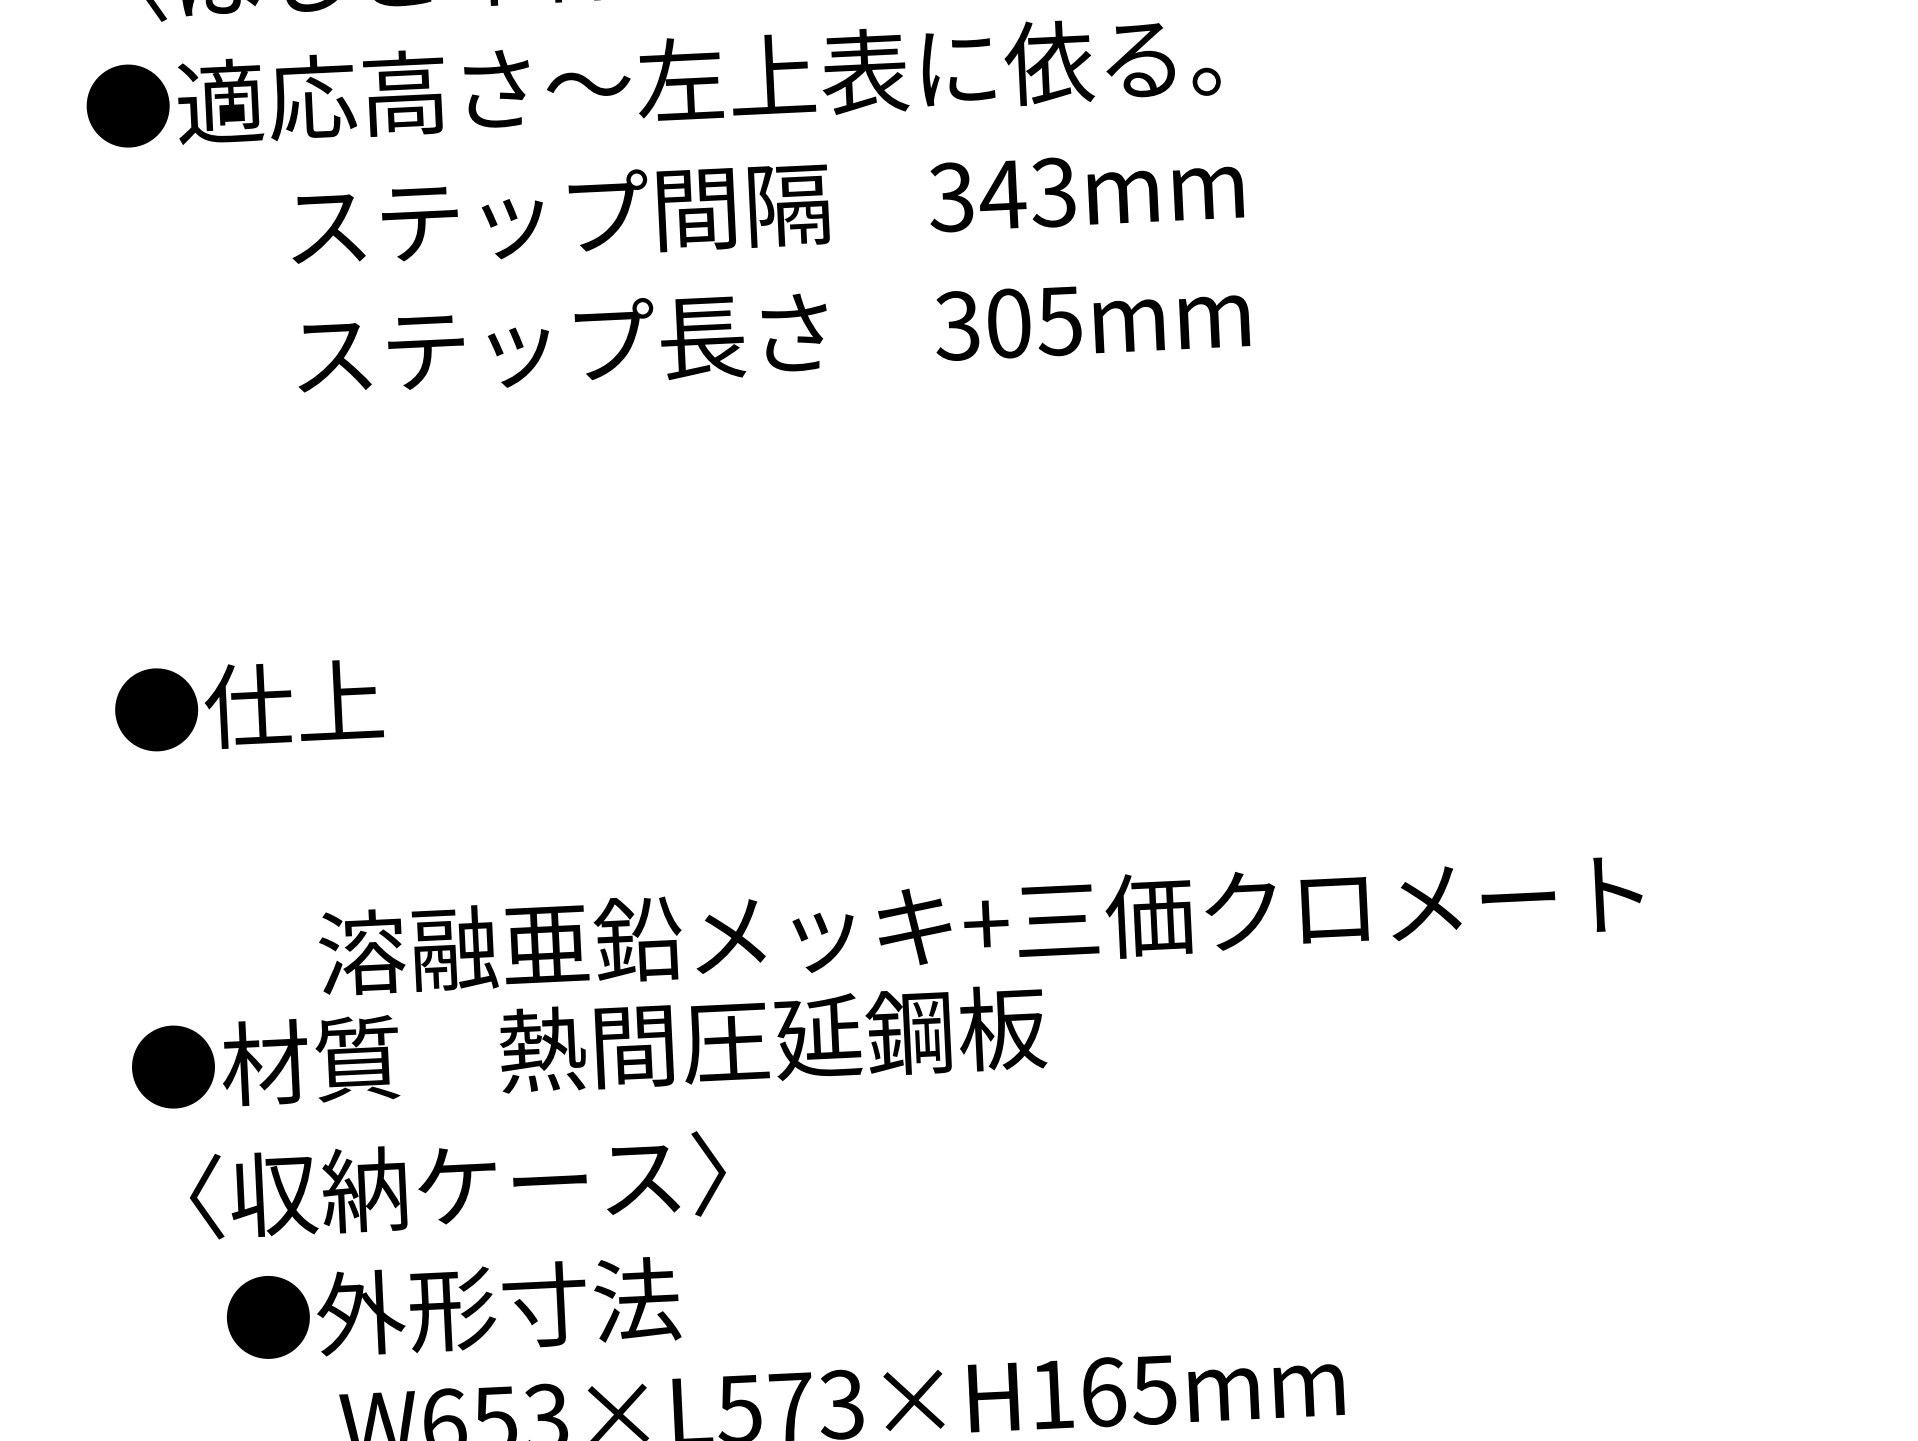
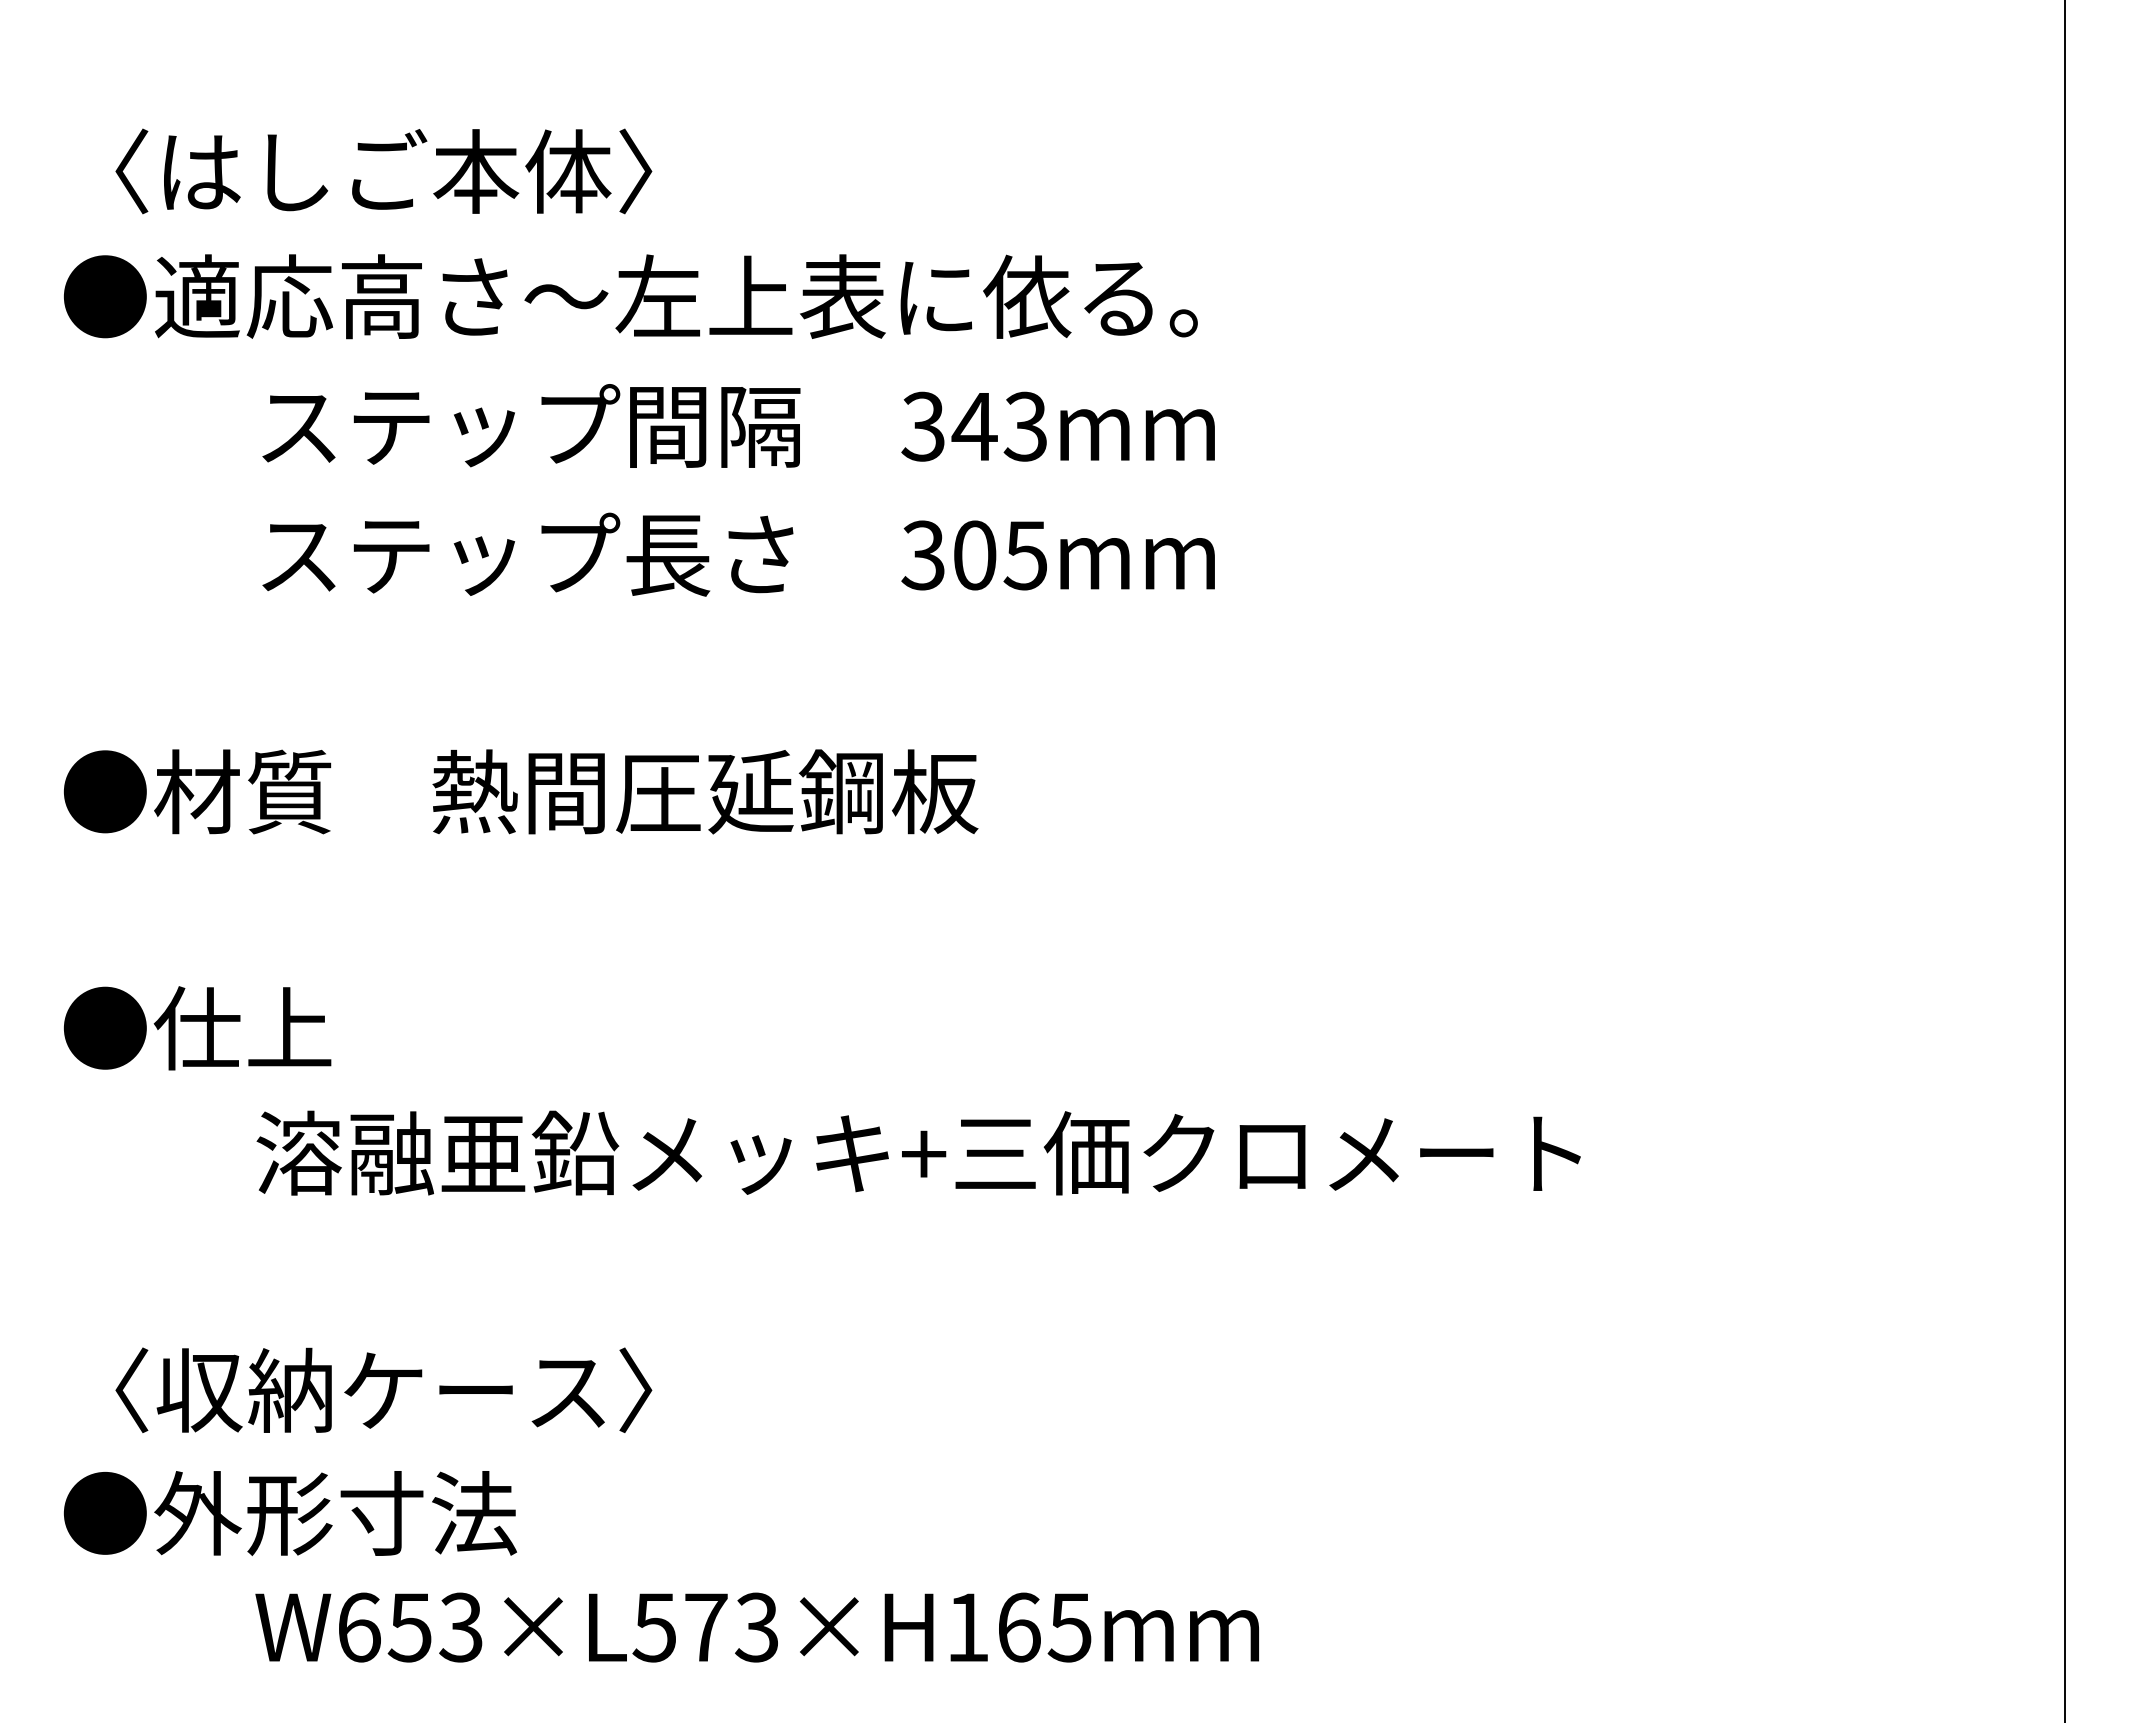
text: (248, 705) -> (197, 1028), moved
text: (588, 1047) -> (520, 791), moved
text: (452, 1308) -> (289, 1513), moved

